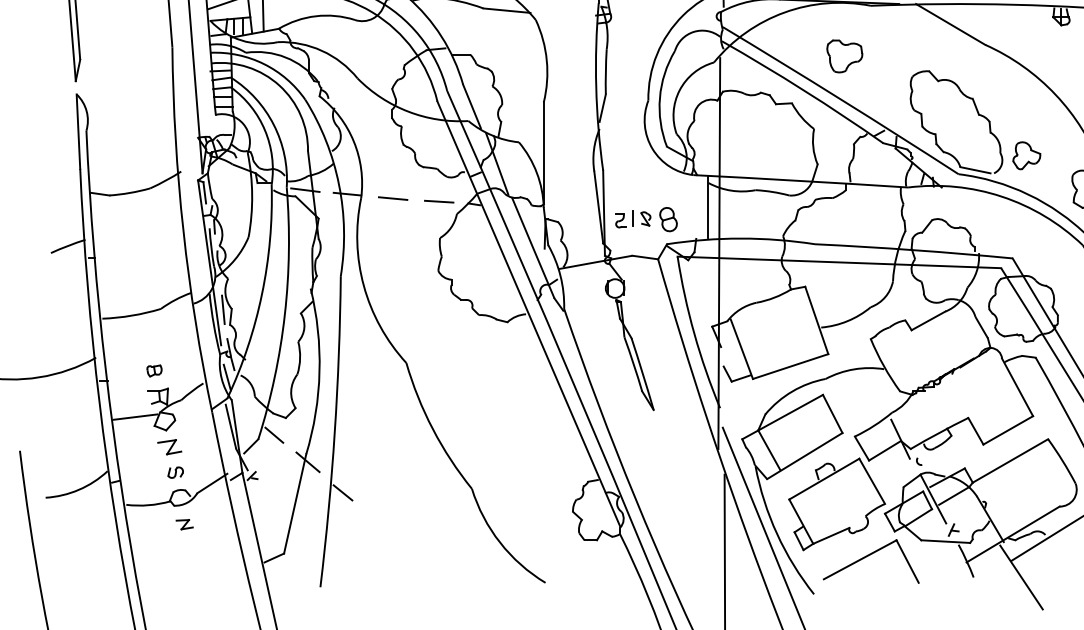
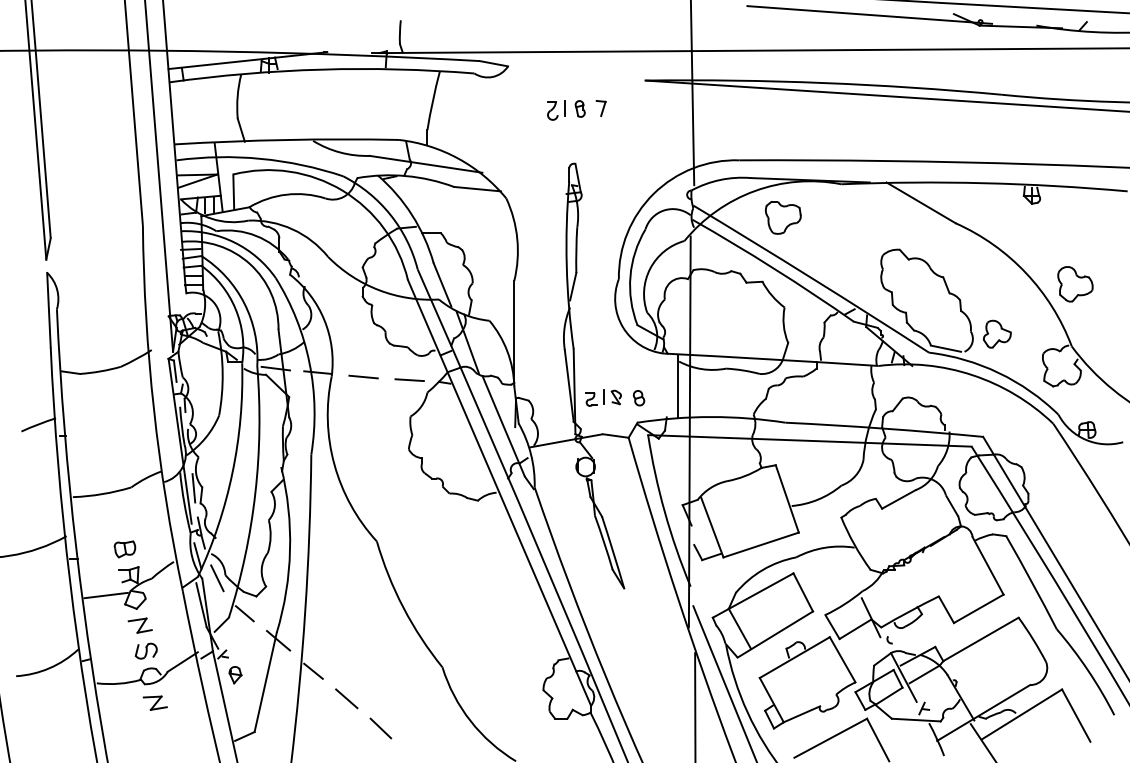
part: (843, 56) -> (782, 217), moved
part: (667, 220) -> (638, 398), size x0.62
part: (153, 371) -> (124, 549), size x1.43
line: (246, 400) -> (217, 578), added
part: (174, 472) -> (145, 650), size x1.43
part: (264, 497) -> (235, 675), added
line: (375, 520) -> (346, 698), added
part: (183, 524) -> (154, 702), size x1.43
line: (409, 550) -> (380, 728), added

